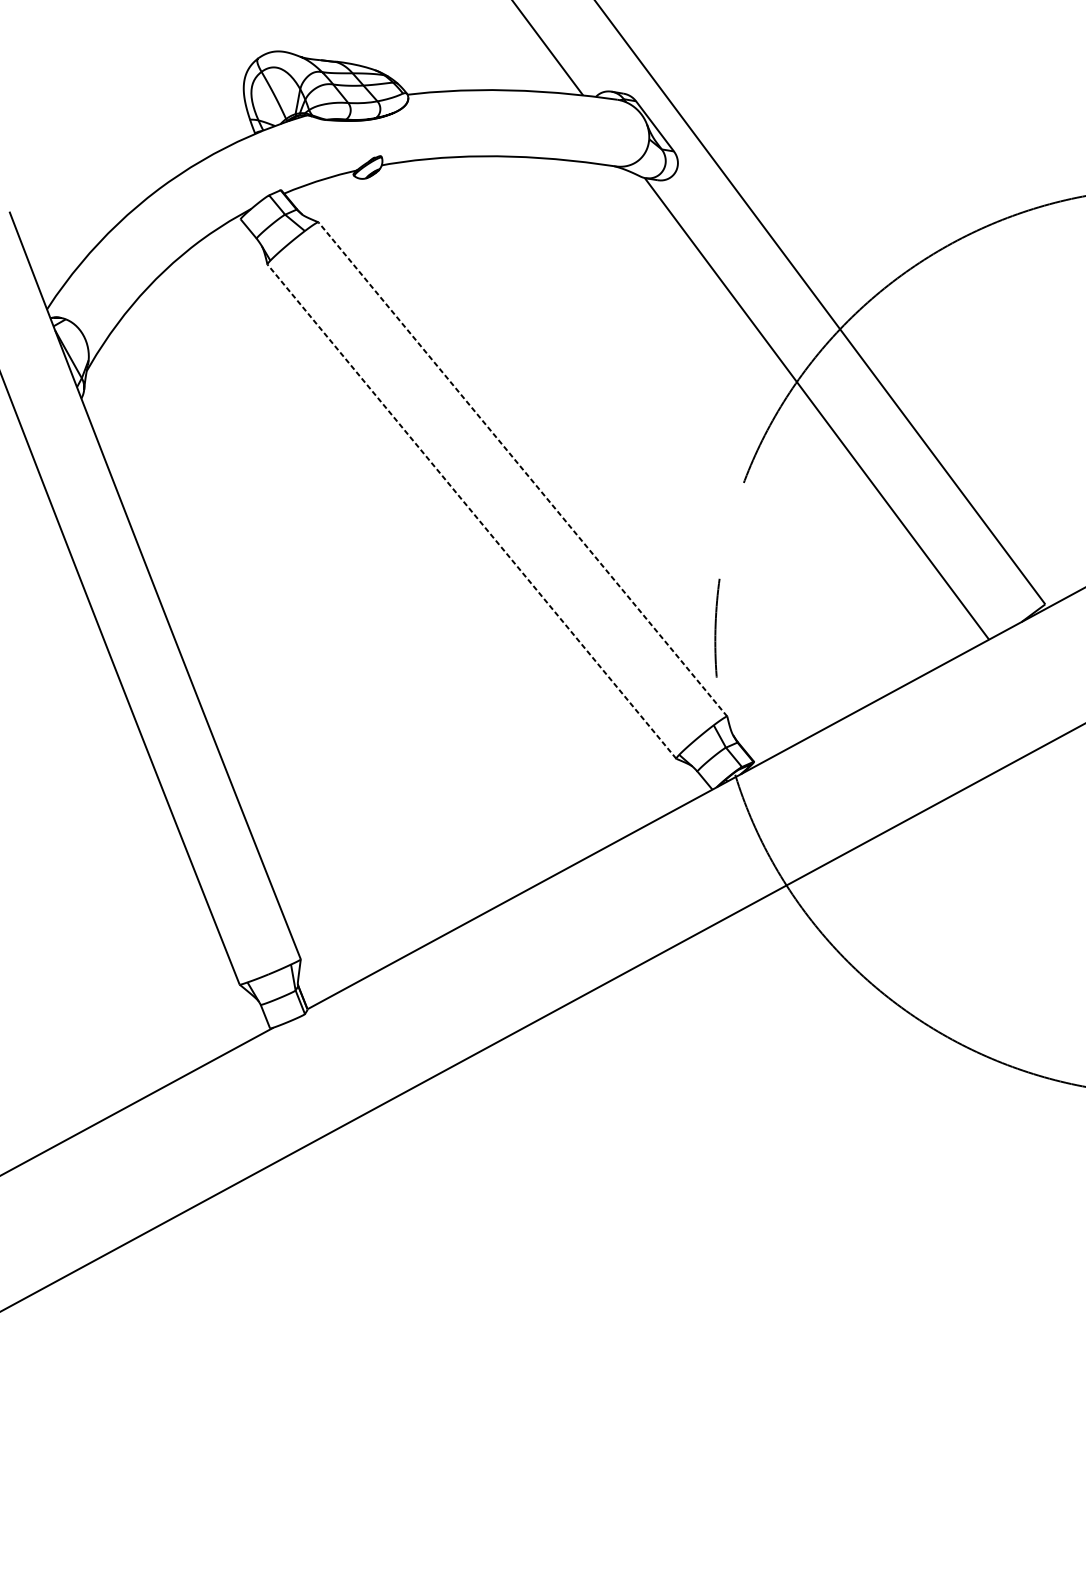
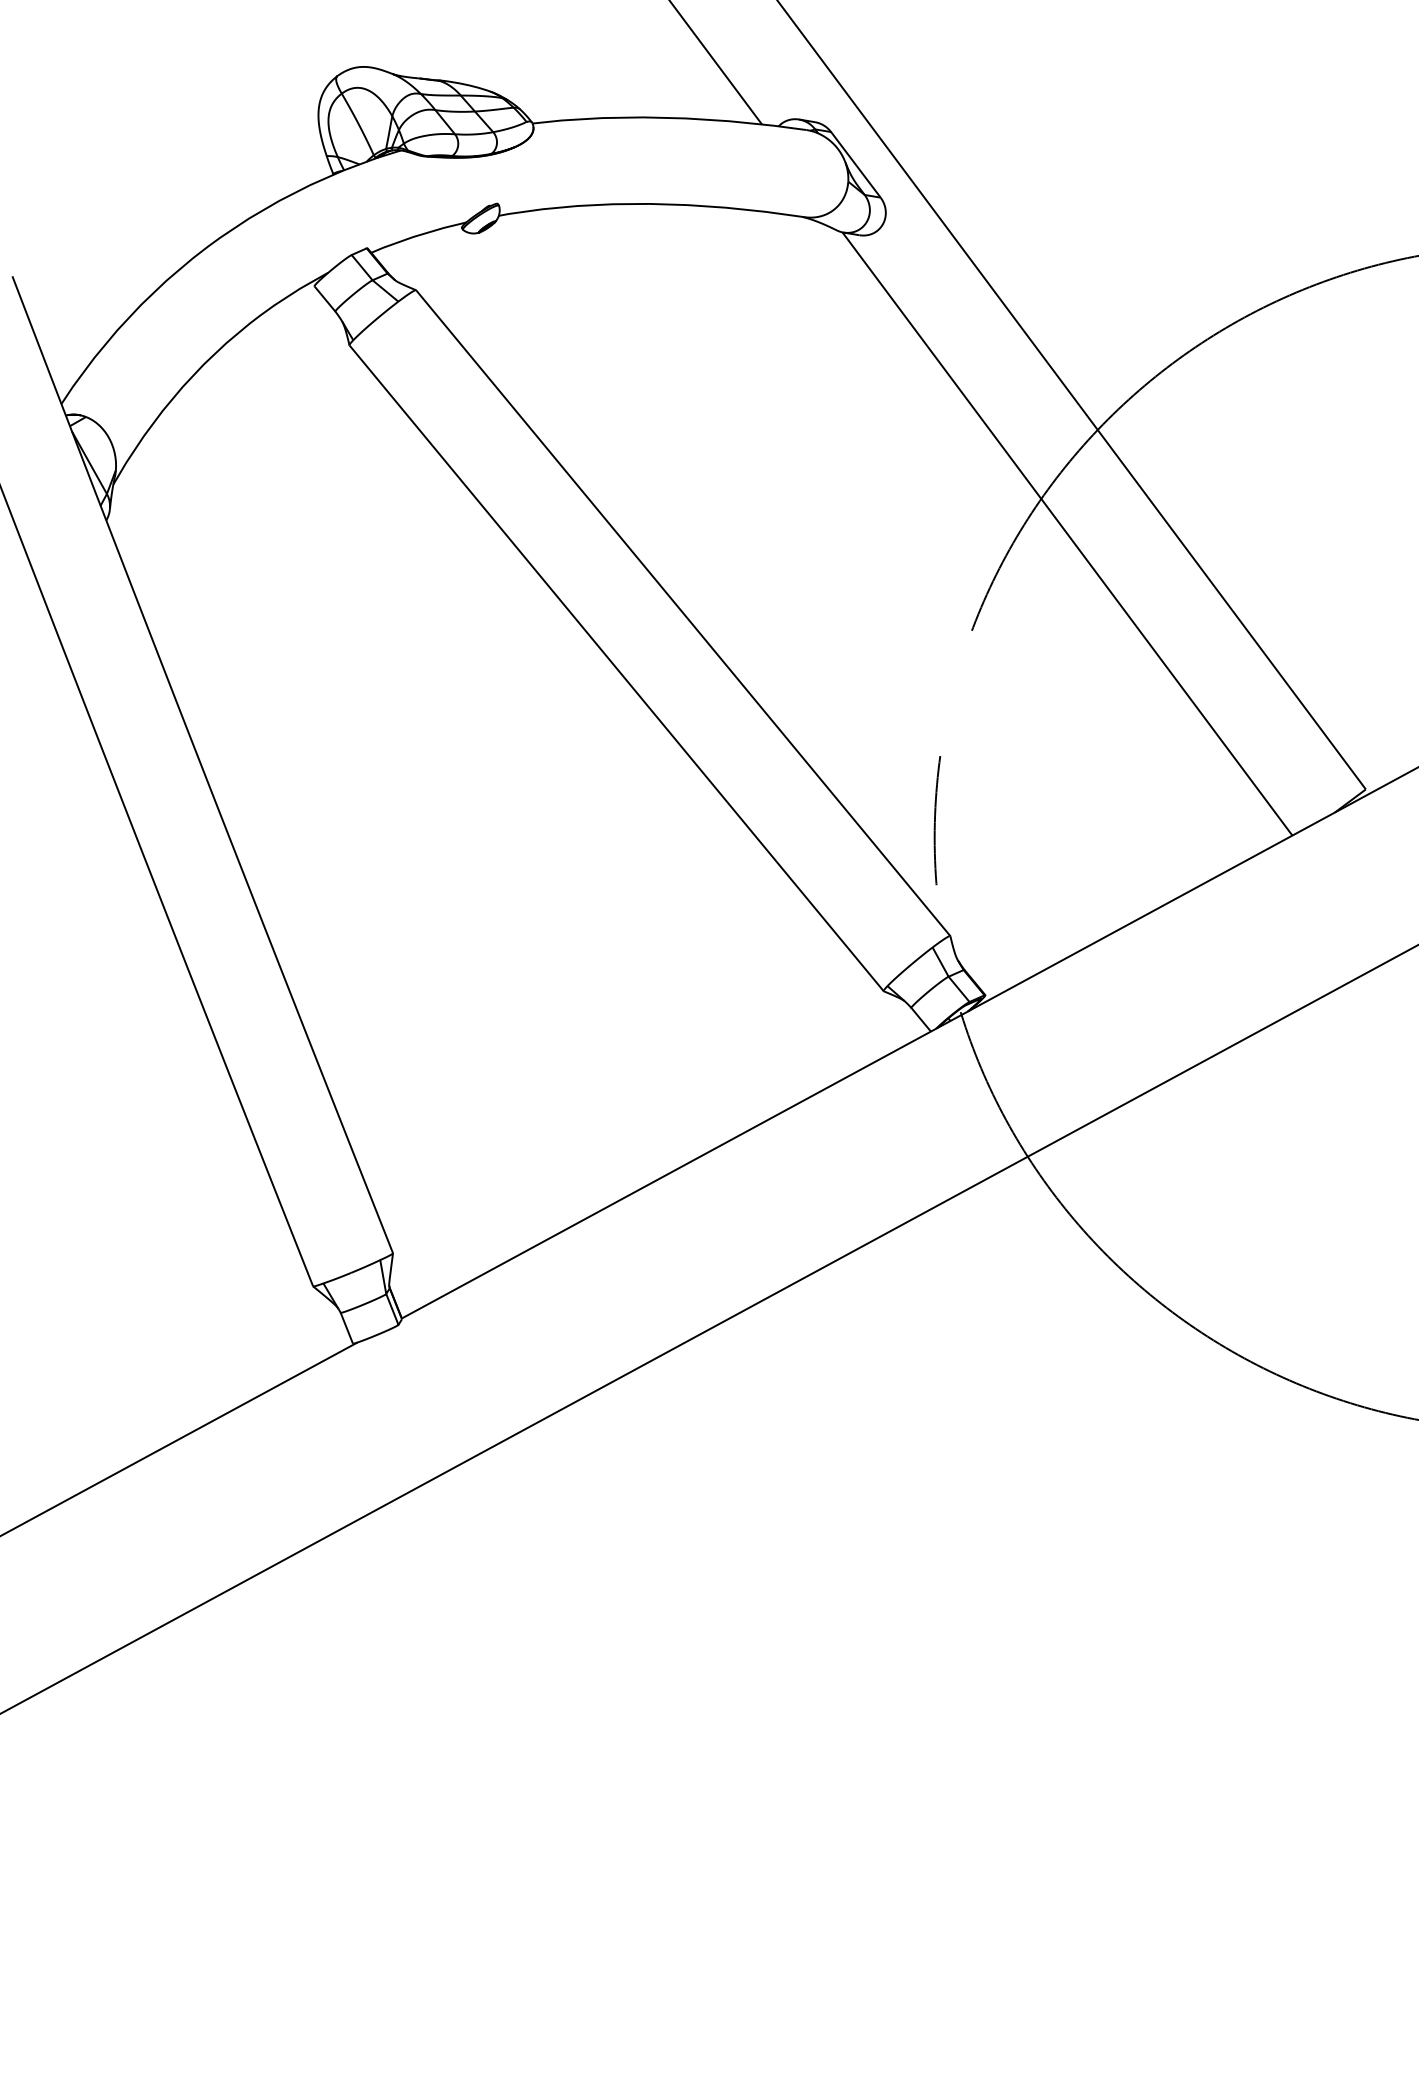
line: (522, 468) -> (682, 612), dashed -> solid
line: (471, 511) -> (616, 667), dashed -> solid

